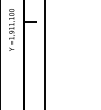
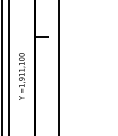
text: (12, 29) -> (22, 76), moved

